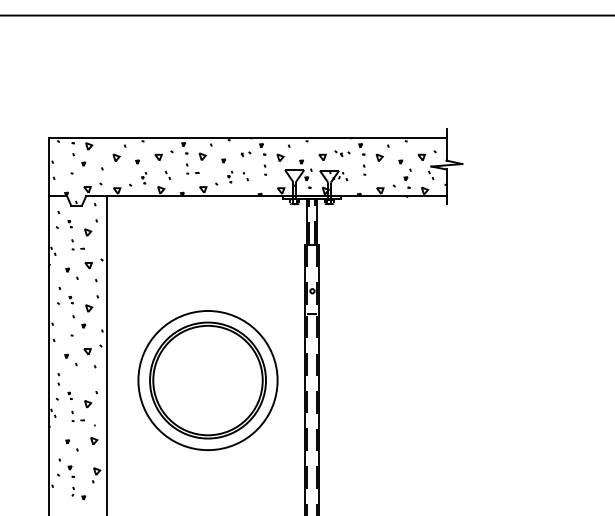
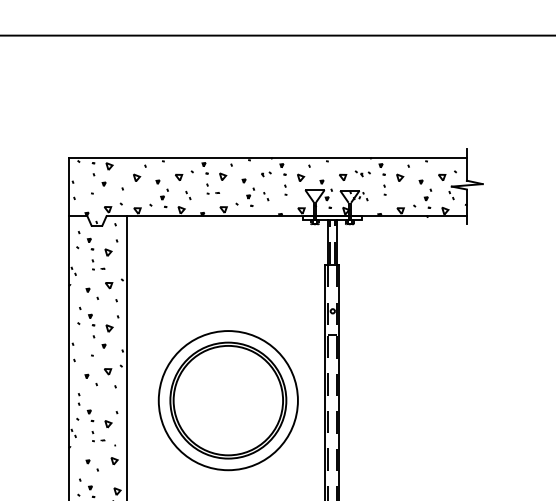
part: (229, 176) -> (249, 196), size x1.67
part: (143, 177) -> (163, 197), size x1.67
part: (69, 223) -> (89, 243), size x1.67
part: (70, 299) -> (90, 319), size x1.67
part: (69, 395) -> (89, 415), size x1.67

